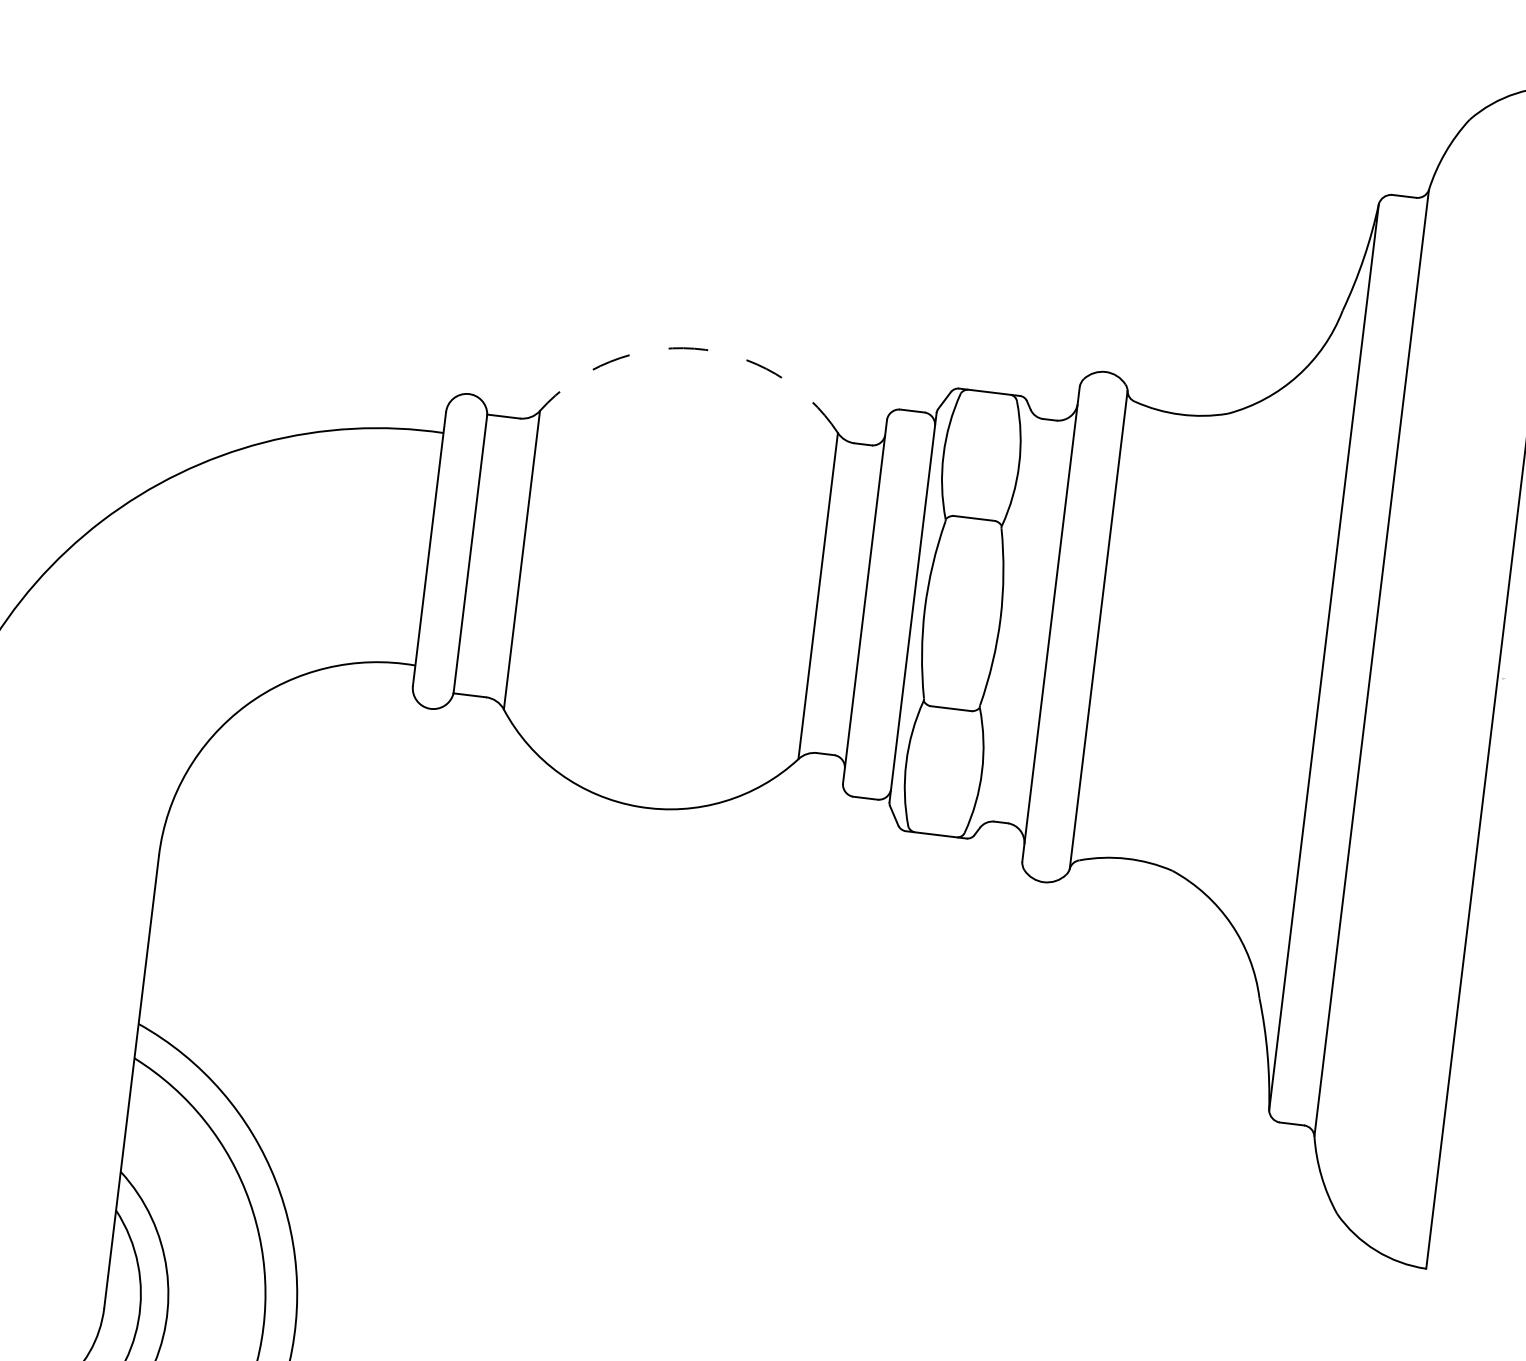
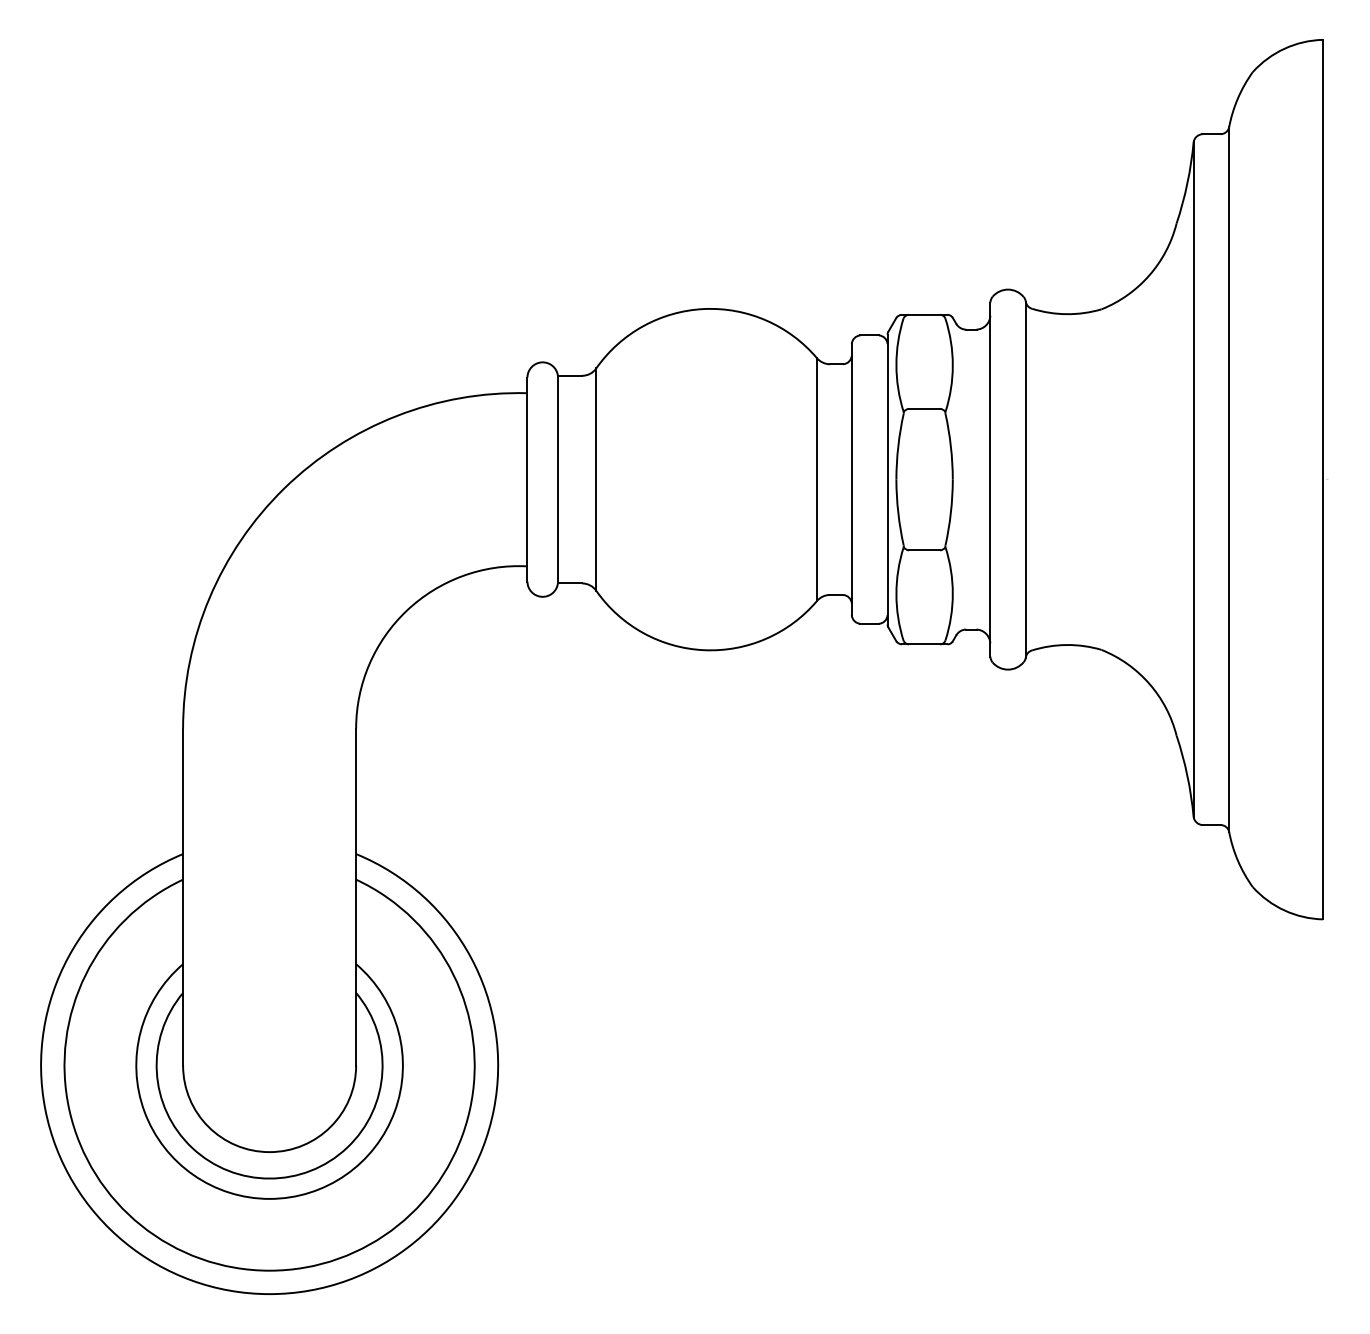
arc: (694, 349) -> (704, 309), dashed -> solid

